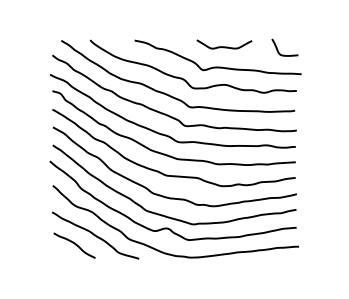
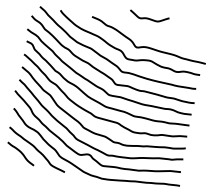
curve: (224, 46) -> (149, 18), moved
curve: (278, 49) -> (192, 43), removed

